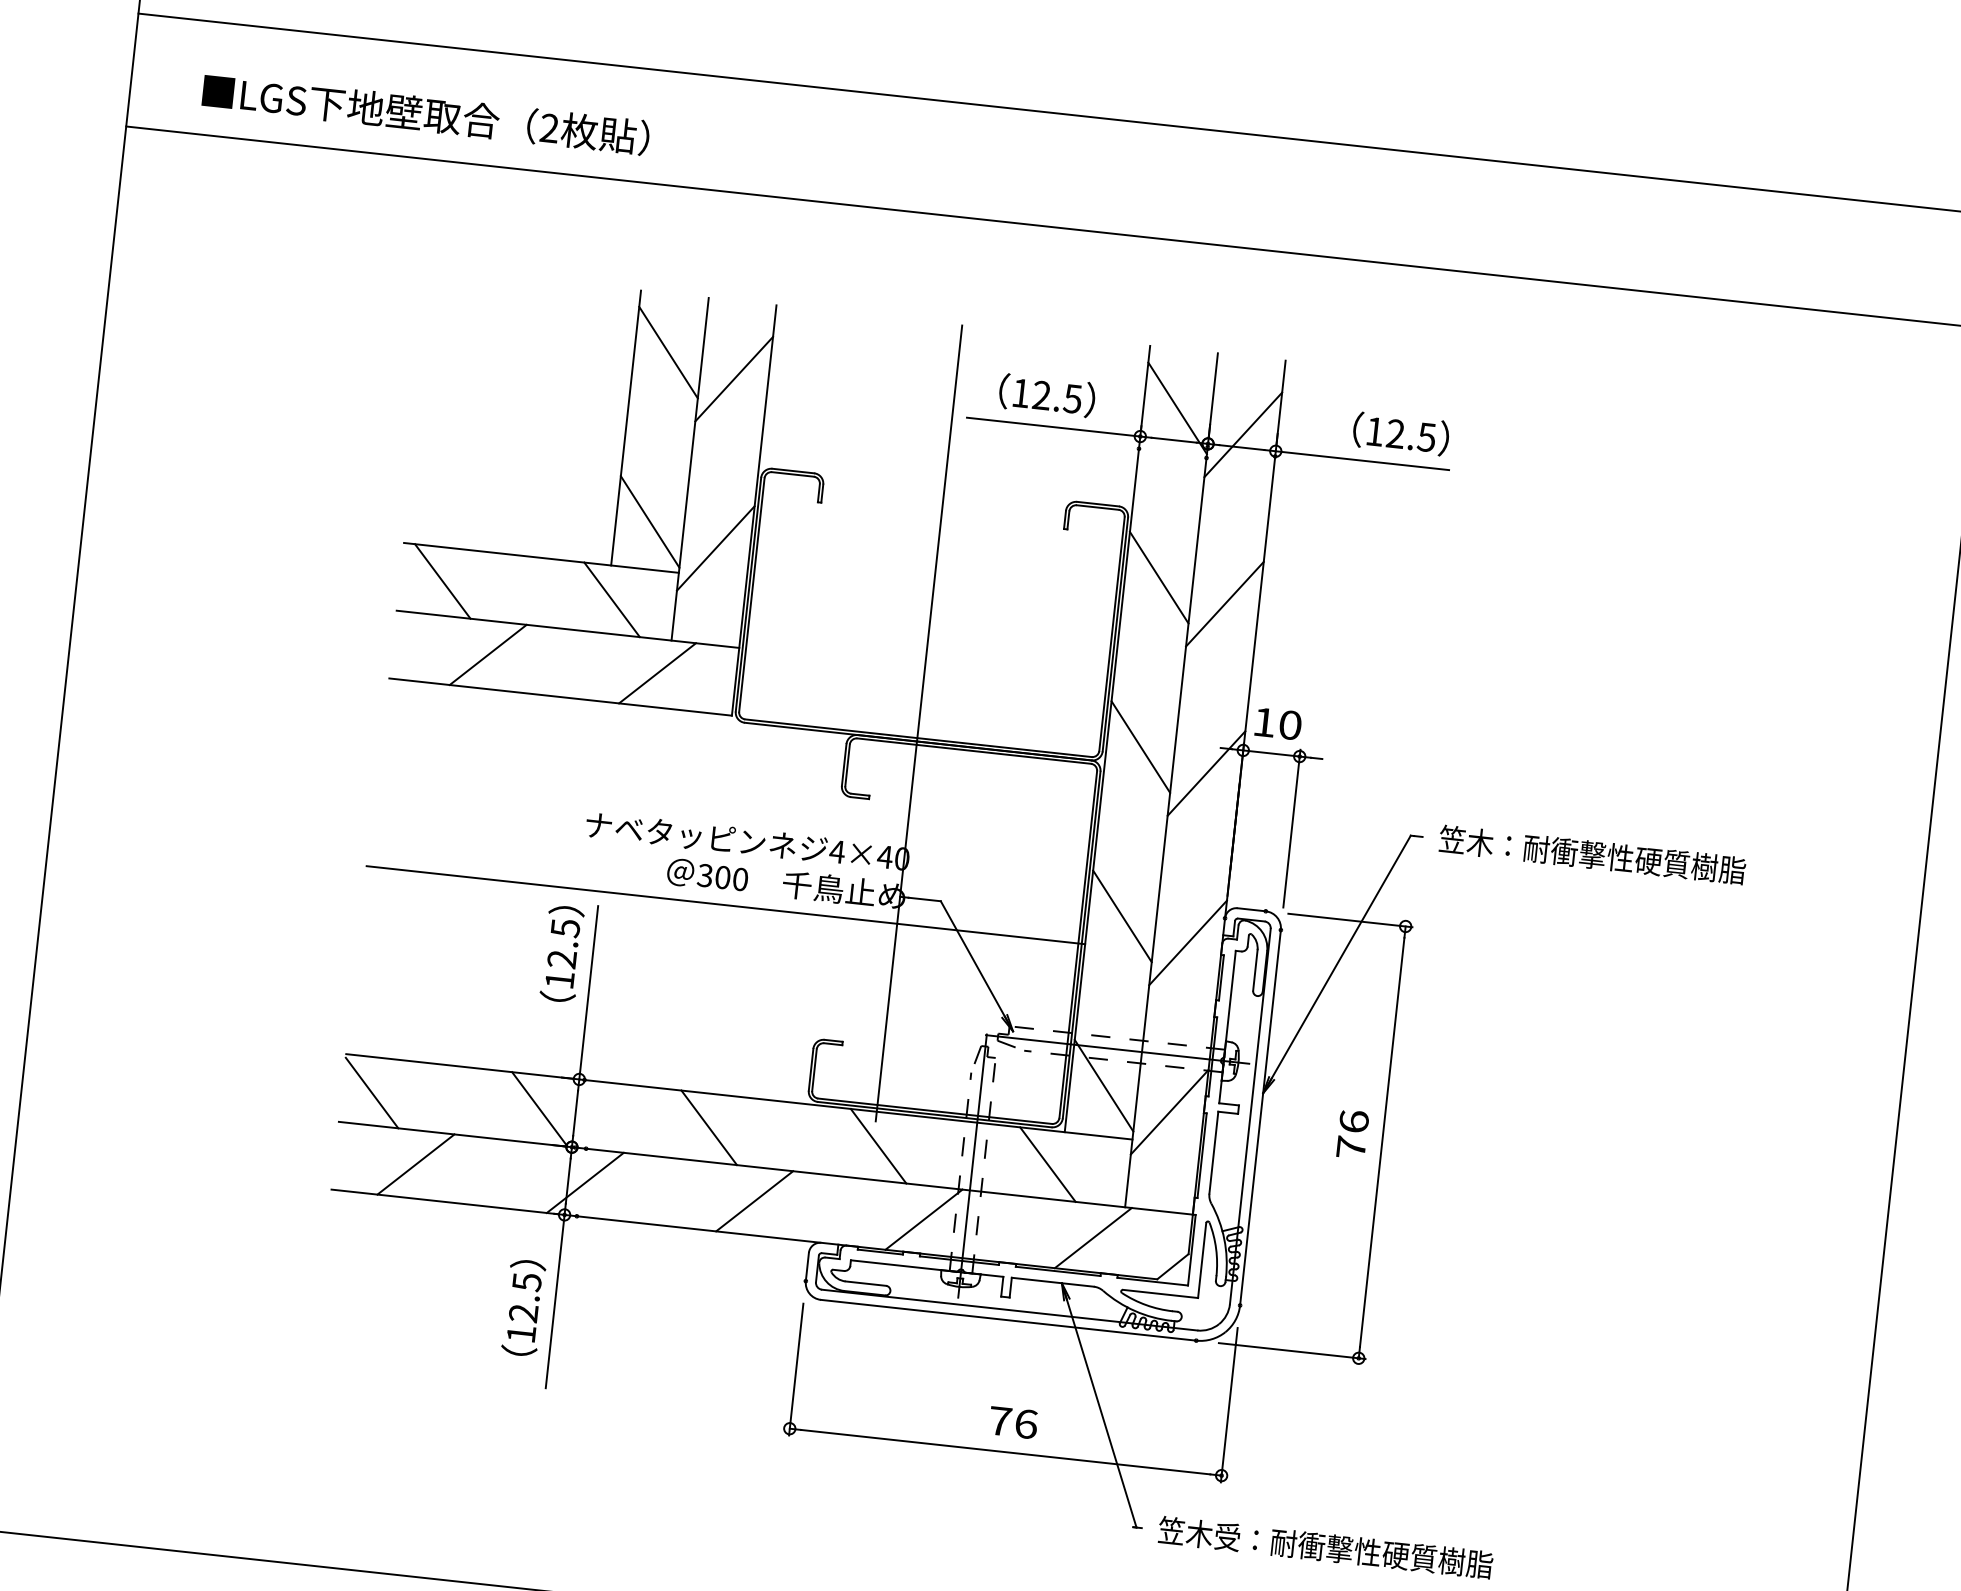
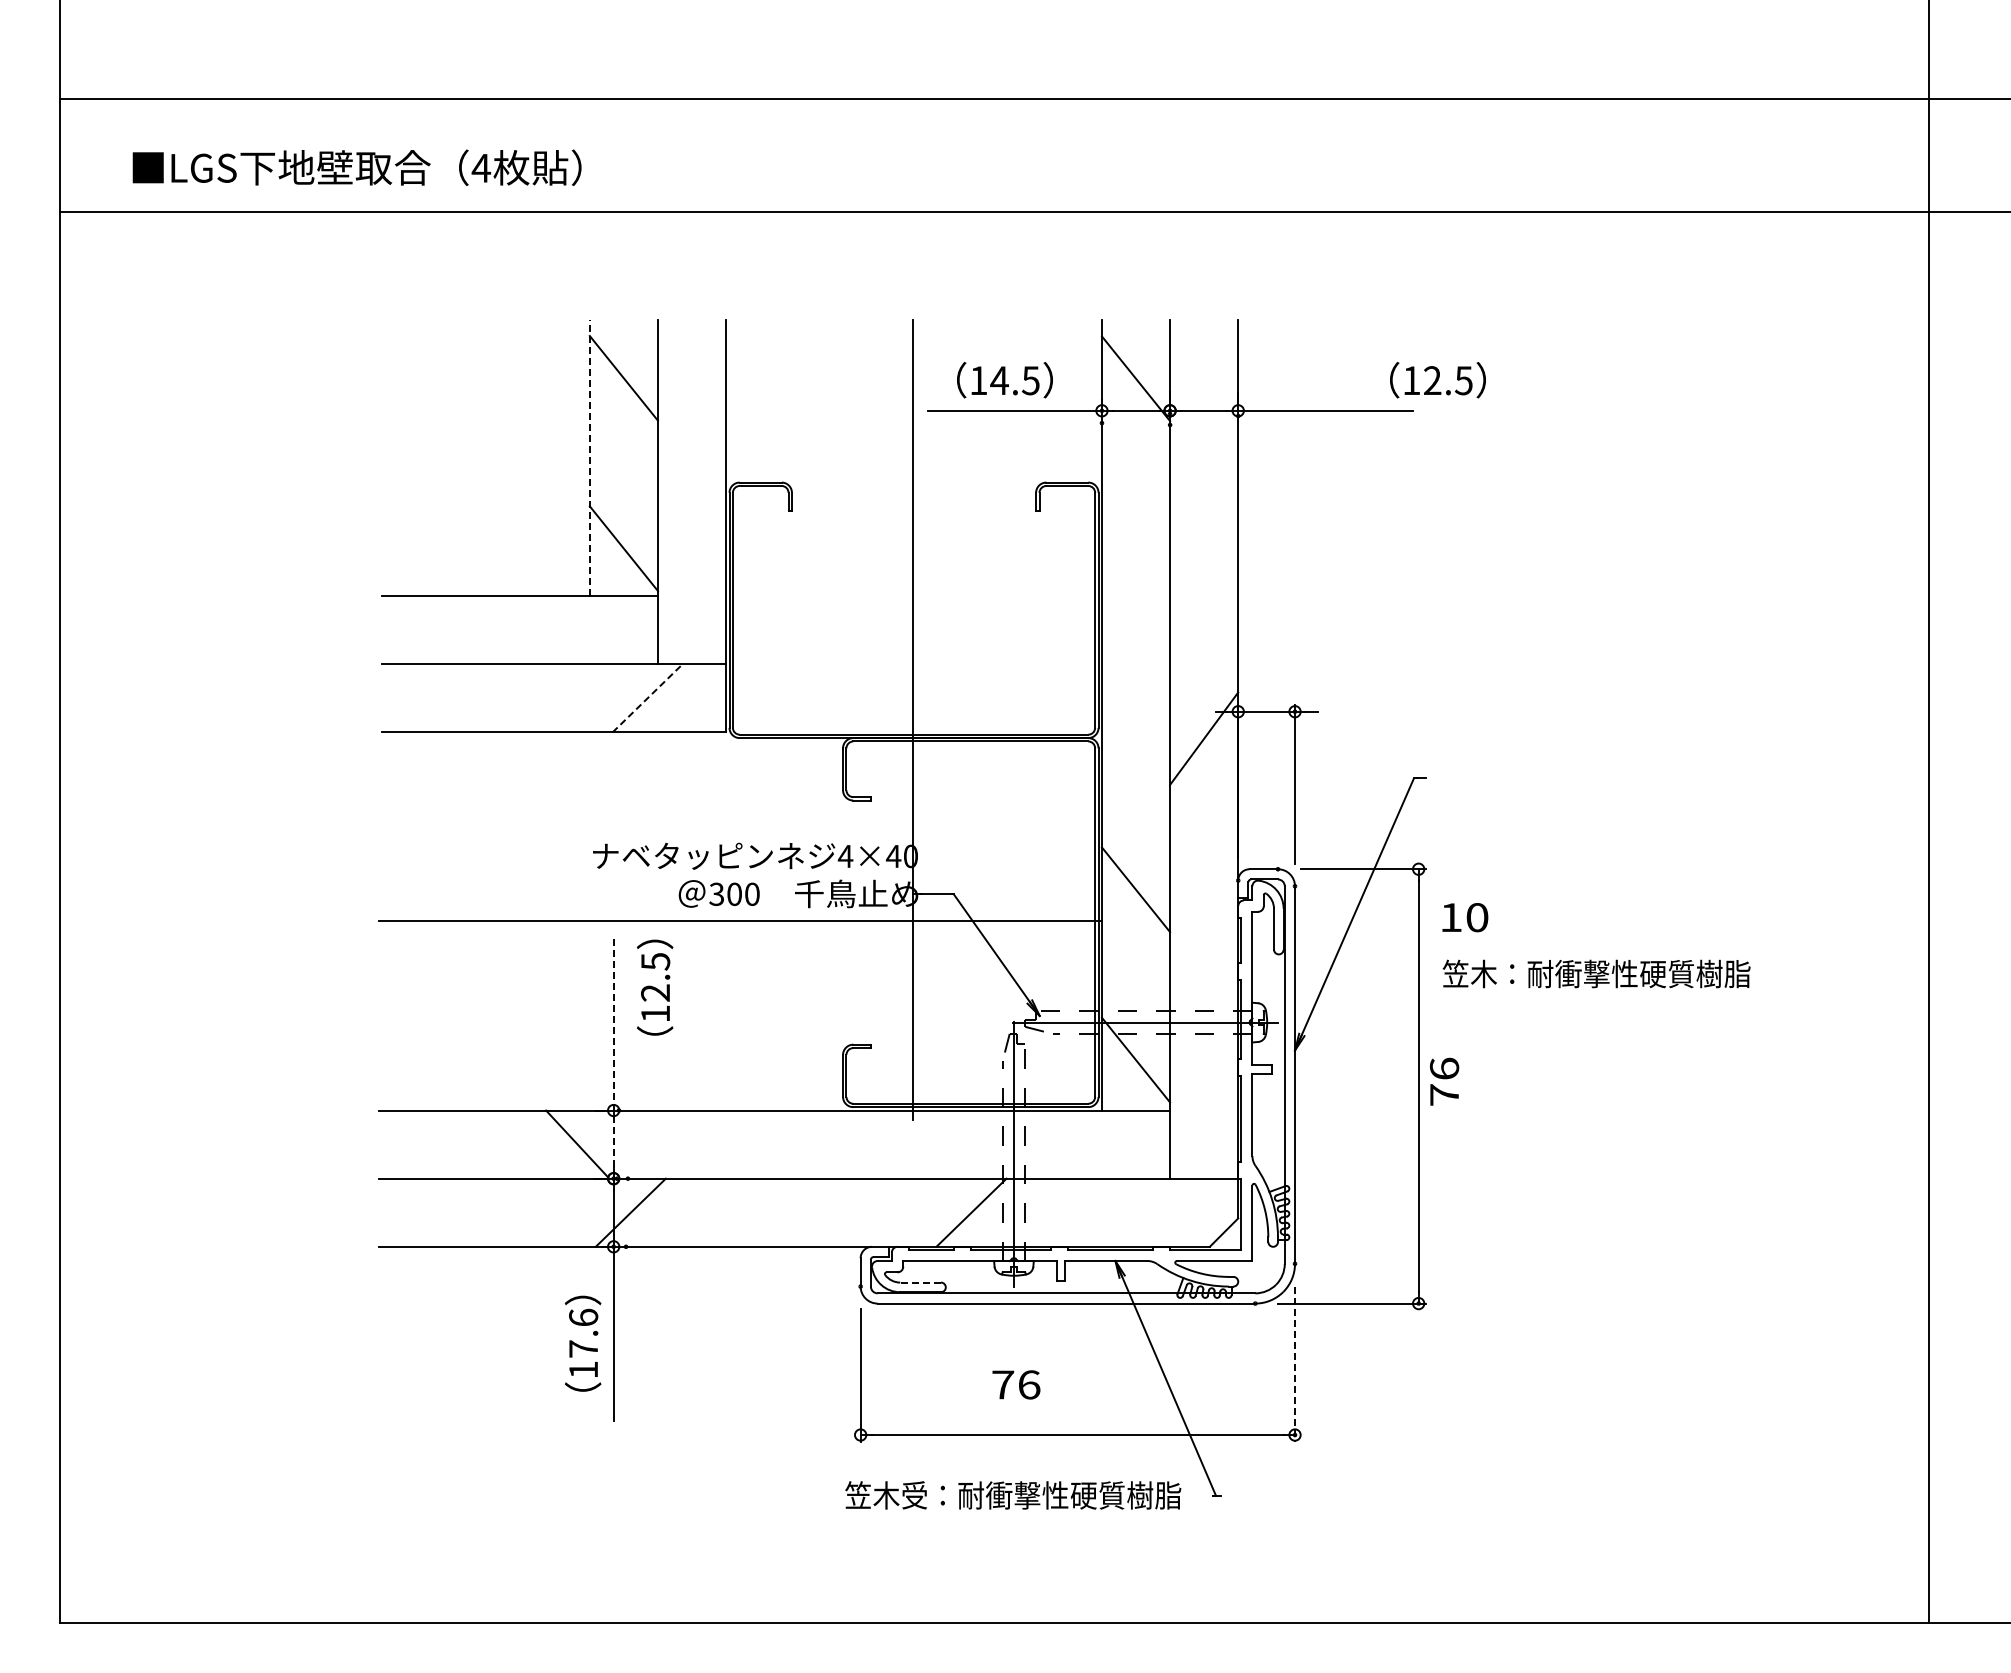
text: (549, 127) -> (481, 167), 2 -> 4
line: (733, 378) -> (691, 397), removed
text: (1041, 395) -> (999, 380), 12.5 -> 14.5
line: (625, 427) -> (589, 457), solid -> dashed
line: (1243, 434) -> (1204, 397), removed
text: (1400, 434) -> (1437, 380), moved
line: (715, 547) -> (691, 567), removed
line: (1158, 577) -> (1135, 548), removed
line: (442, 581) -> (423, 630), removed
line: (612, 600) -> (594, 630), removed
line: (1225, 604) -> (1204, 568), removed
line: (488, 655) -> (477, 698), removed
line: (657, 673) -> (647, 698), solid -> dashed
text: (1278, 723) -> (1465, 917), moved
line: (1140, 747) -> (1135, 719), removed
text: (1592, 854) -> (1596, 973), moved
line: (1188, 942) -> (1204, 908), removed
text: (562, 953) -> (655, 987), moved
line: (588, 991) -> (613, 1022), solid -> dashed
line: (372, 1093) -> (409, 1146), removed
line: (1170, 1112) -> (1204, 1079), removed
line: (575, 1113) -> (613, 1144), solid -> dashed
line: (708, 1127) -> (747, 1144), removed
text: (1352, 1134) -> (1444, 1081), moved
line: (878, 1146) -> (918, 1144), removed
line: (416, 1164) -> (460, 1212), removed
line: (1047, 1164) -> (1088, 1144), removed
line: (755, 1201) -> (801, 1212), removed
line: (1093, 1237) -> (1141, 1212), removed
line: (865, 1283) -> (920, 1282), solid -> dashed
text: (525, 1296) -> (583, 1332), 12.5 -> 17.6
line: (1229, 1405) -> (1295, 1364), solid -> dashed
text: (1013, 1422) -> (1016, 1384), moved
text: (1325, 1547) -> (1013, 1495), moved

